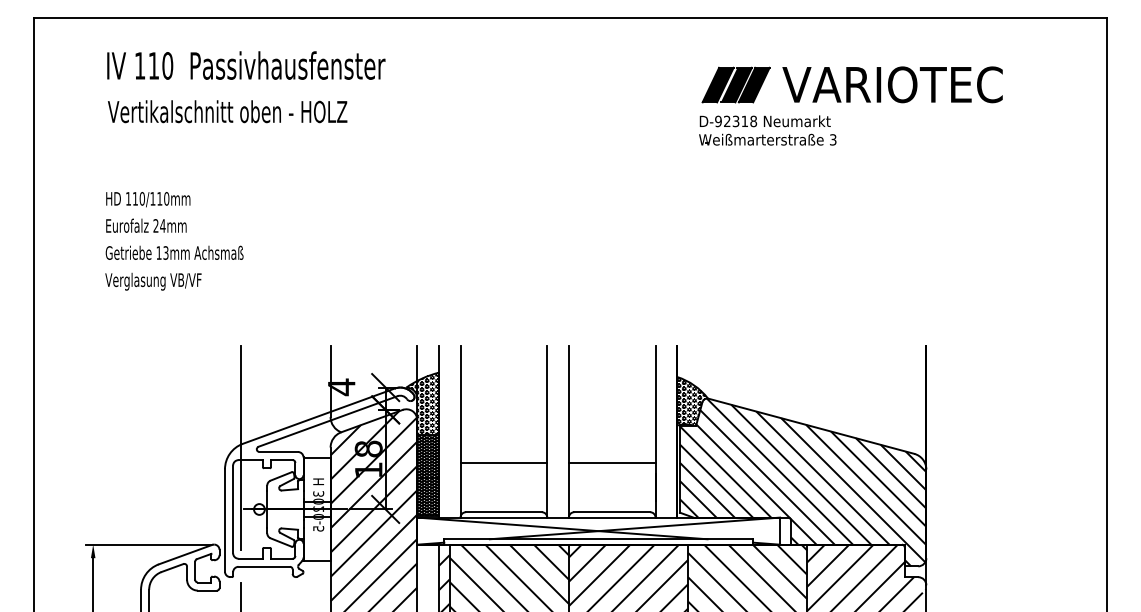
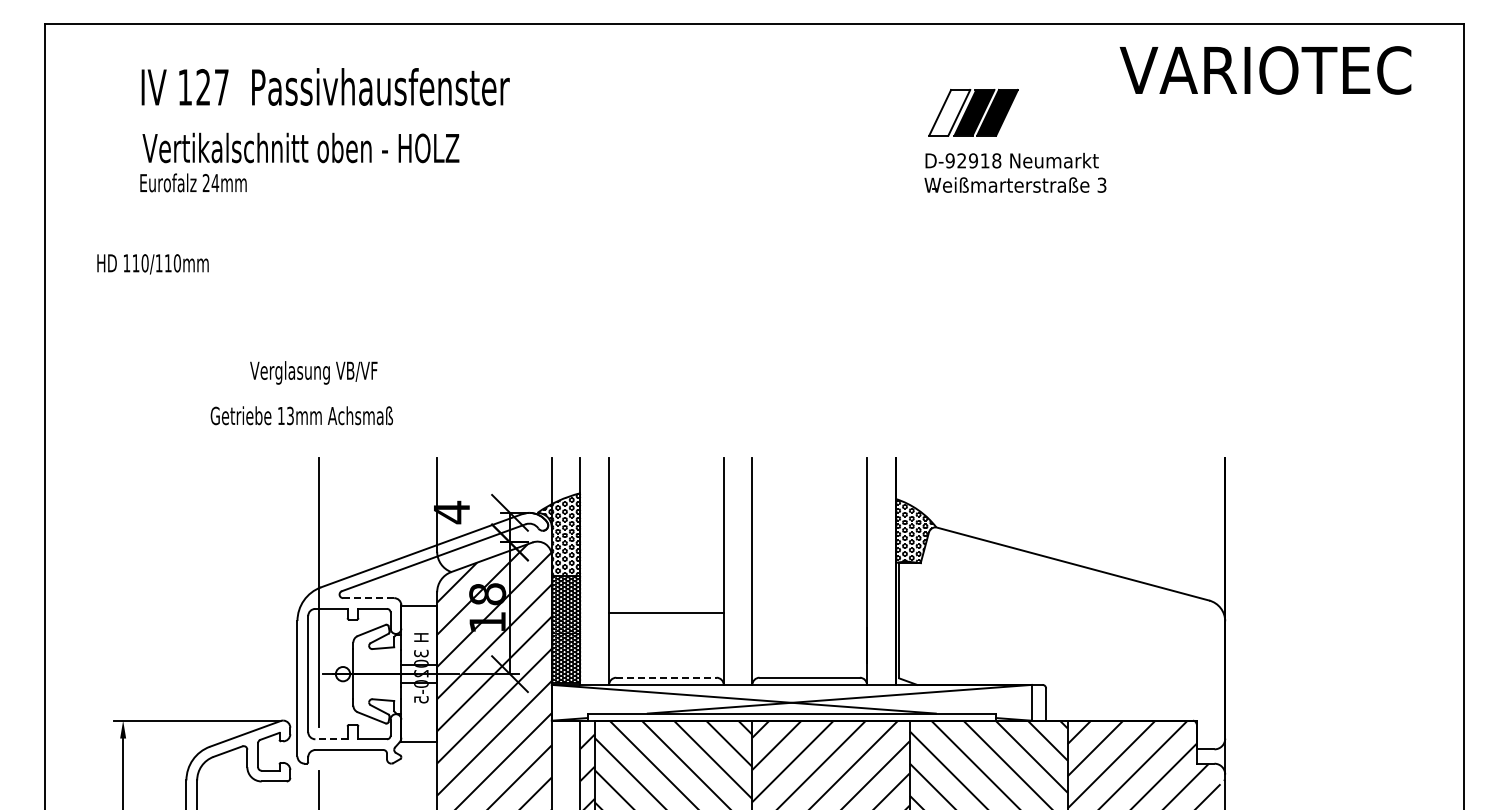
text: (160, 65) -> (212, 87), 110 -> 127
fill: (717, 84) -> (949, 112), removed
text: (892, 84) -> (1265, 70), moved
text: (736, 121) -> (973, 160), D-92318 -> D-92918
text: (147, 199) -> (152, 264), moved
text: (146, 225) -> (193, 182), moved
text: (174, 252) -> (301, 415), moved
text: (153, 281) -> (313, 372), moved
line: (278, 452) -> (368, 598), solid -> dashed
line: (612, 463) -> (809, 613), removed
hatch: (803, 482) -> (1062, 638), removed
line: (503, 512) -> (666, 677), solid -> dashed
line: (250, 558) -> (331, 739), solid -> dashed

